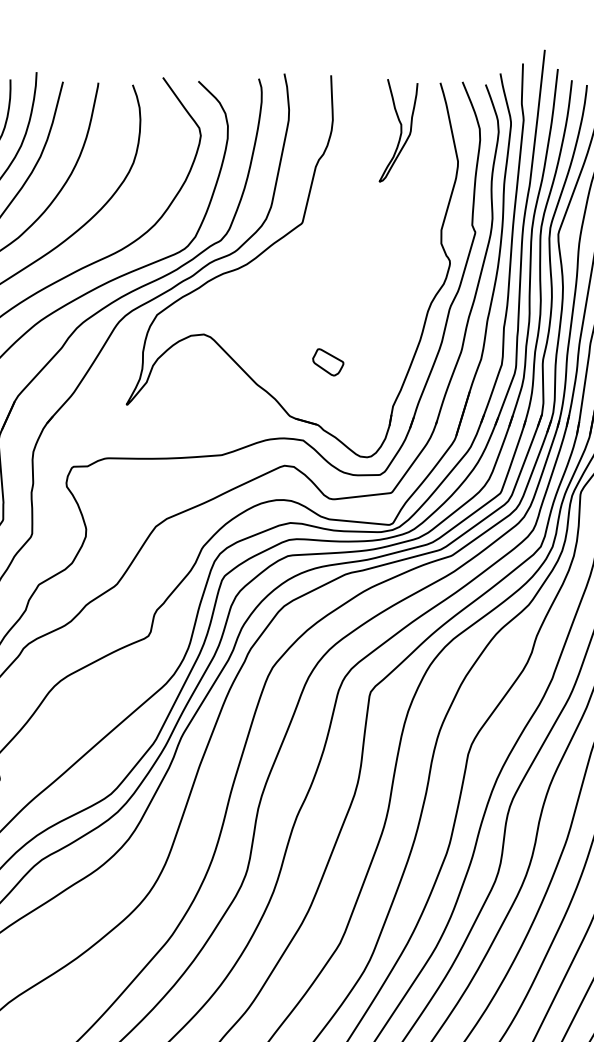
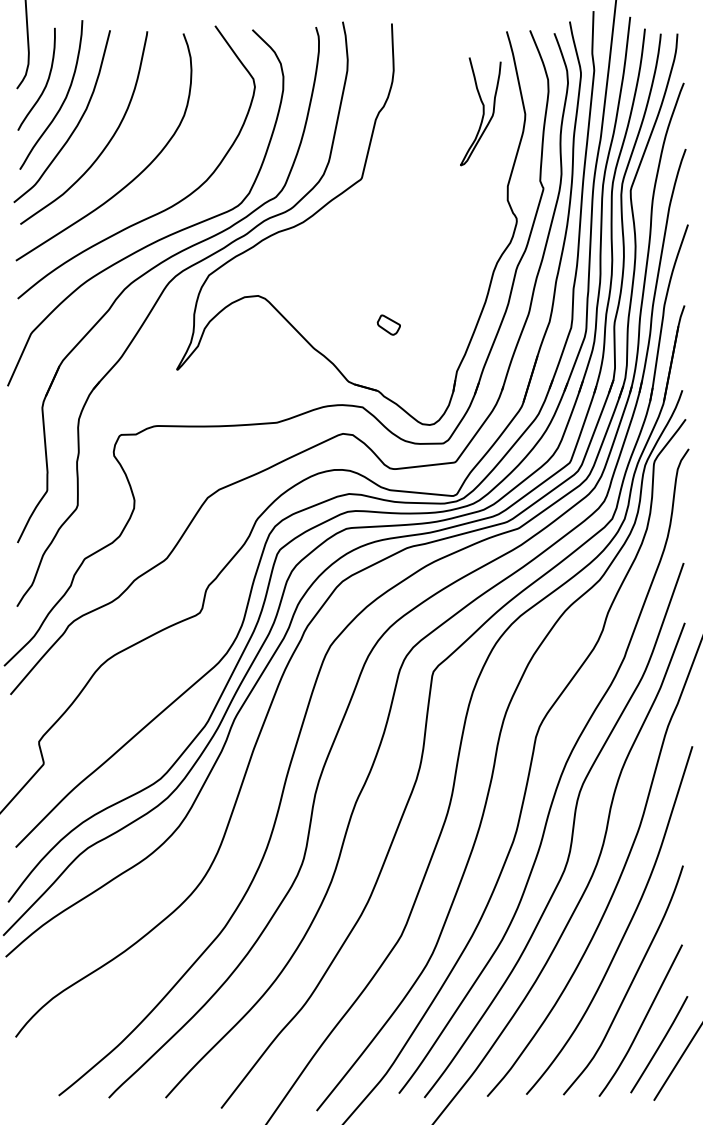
curve: (400, 130) -> (482, 111), moved
part: (327, 361) -> (388, 324), size x0.7

